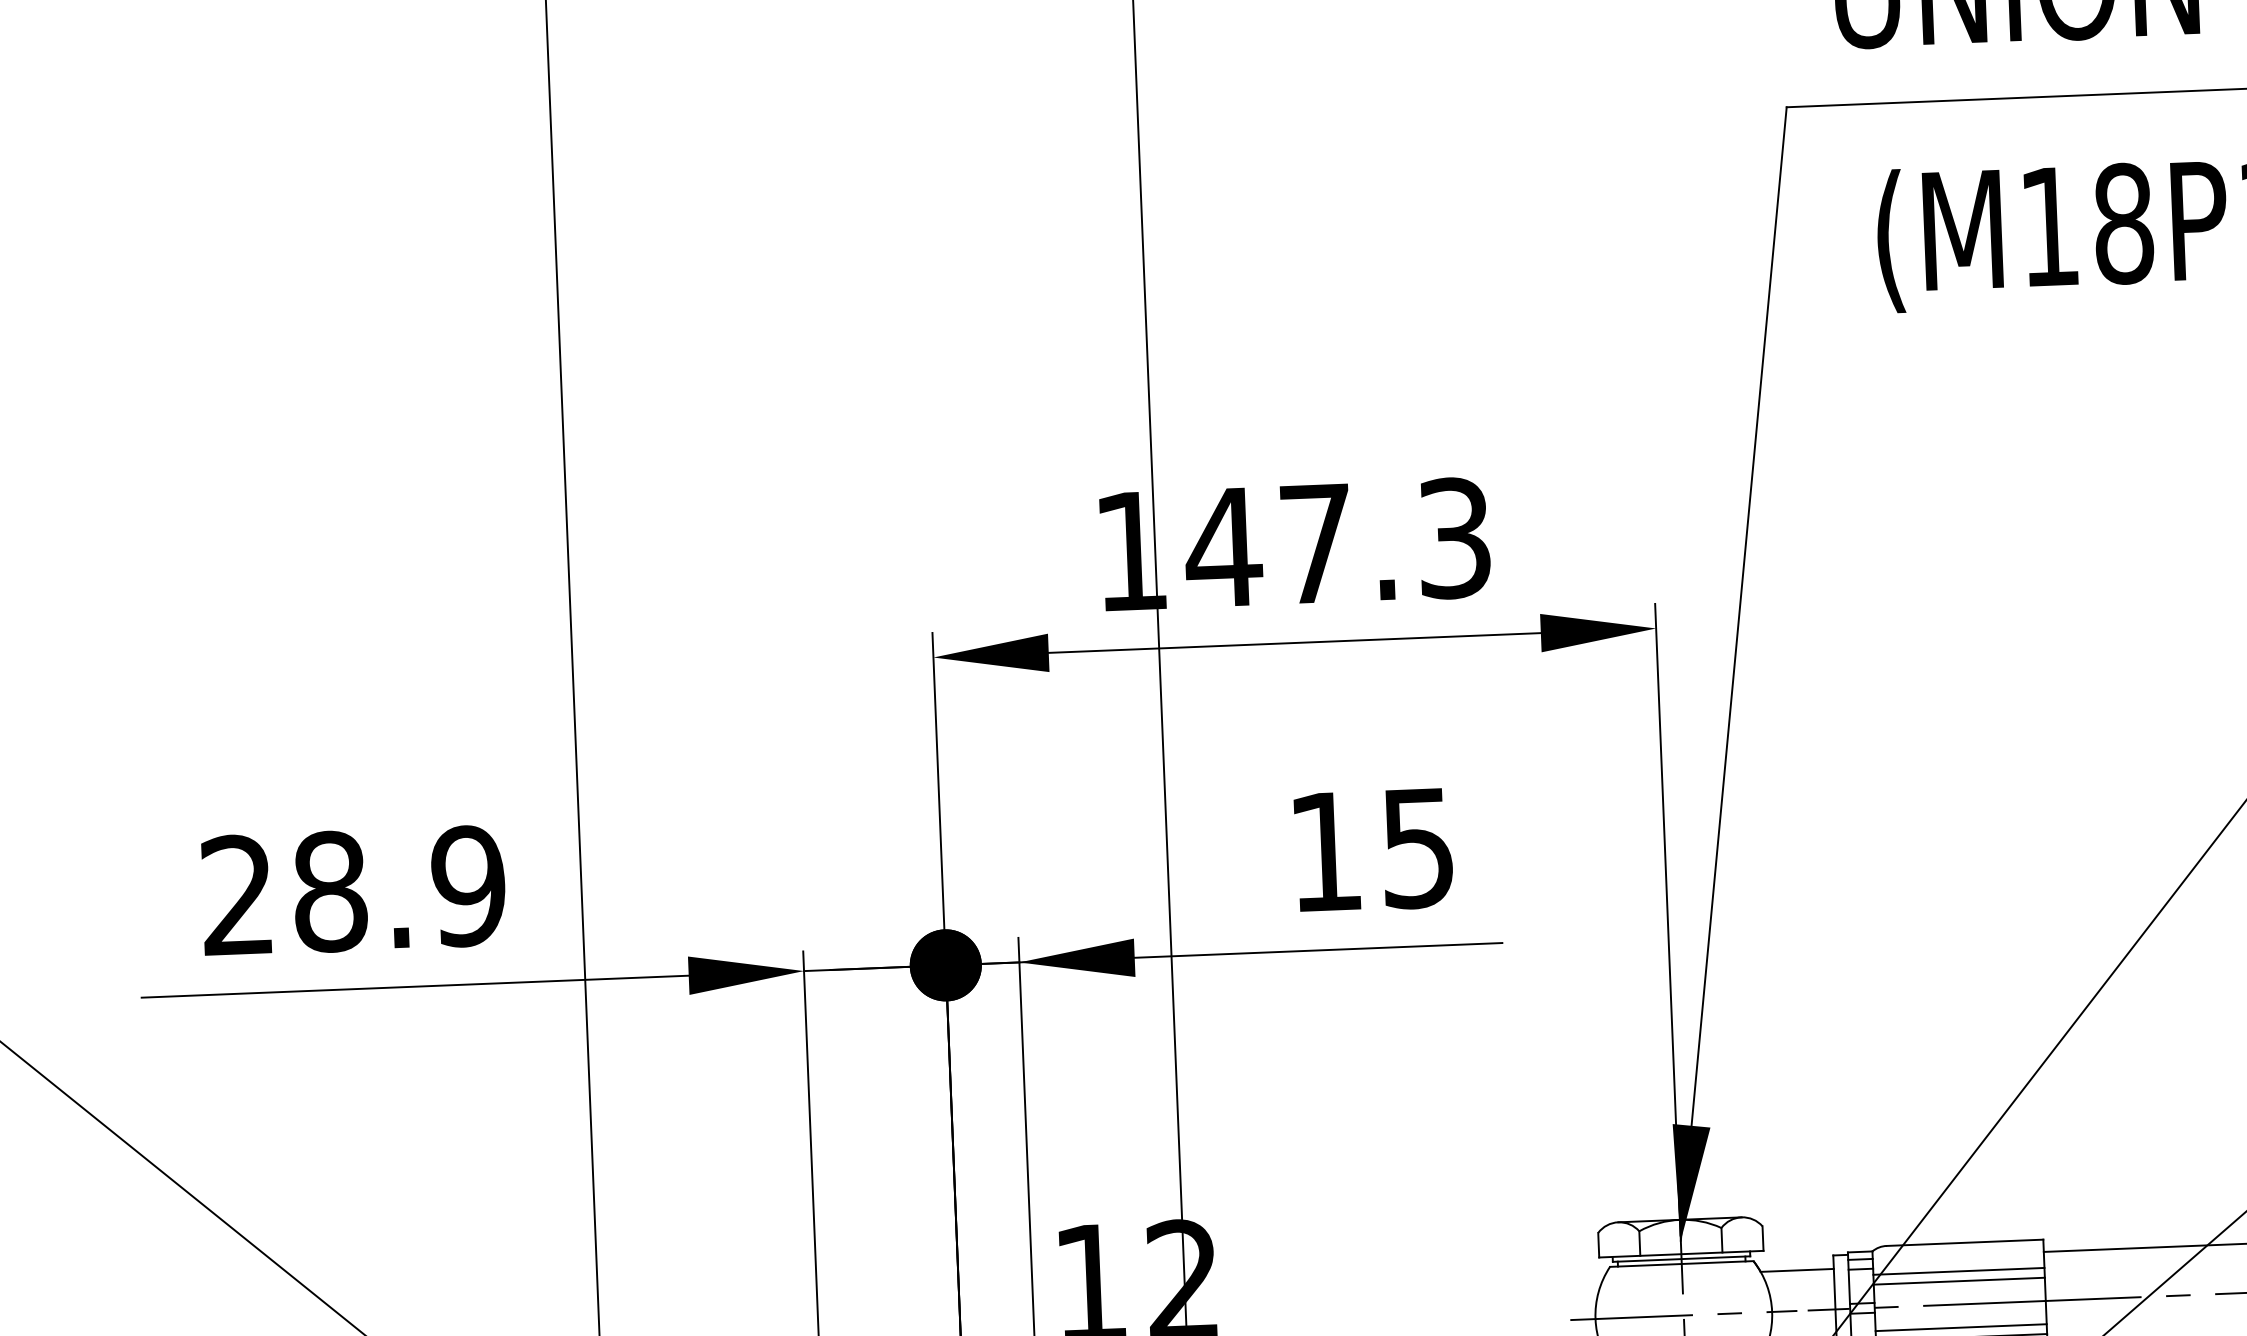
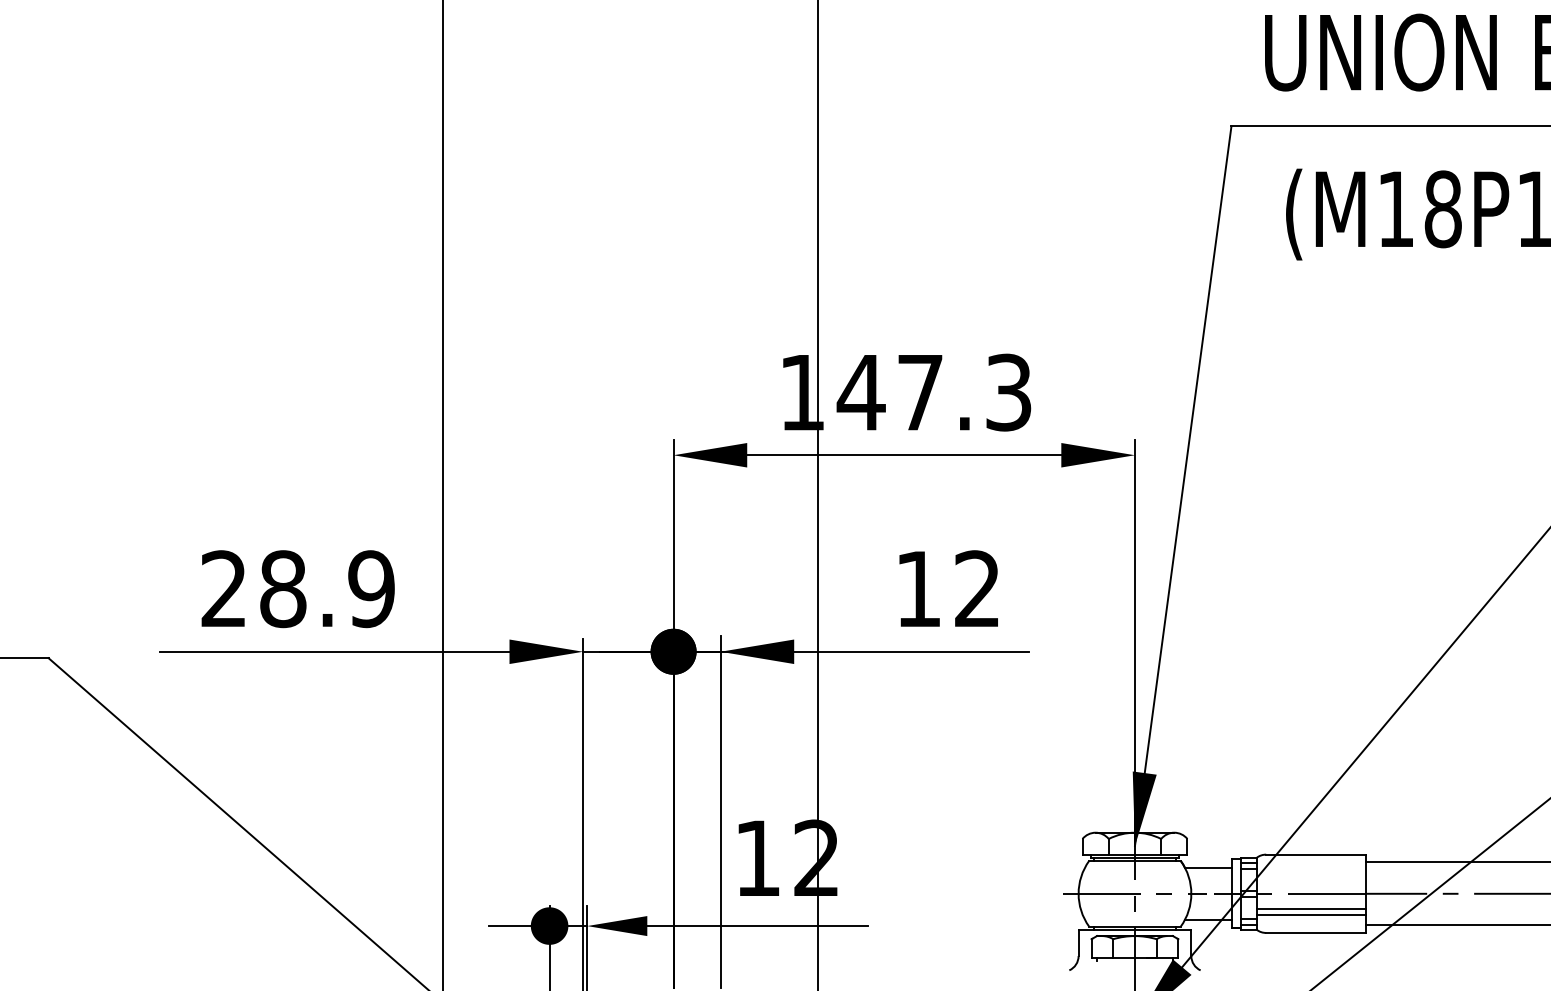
text: (1417, 848) -> (977, 589), 15 -> 12
line: (1959, 1271) -> (1311, 872), removed
line: (1959, 1280) -> (1311, 878), removed

